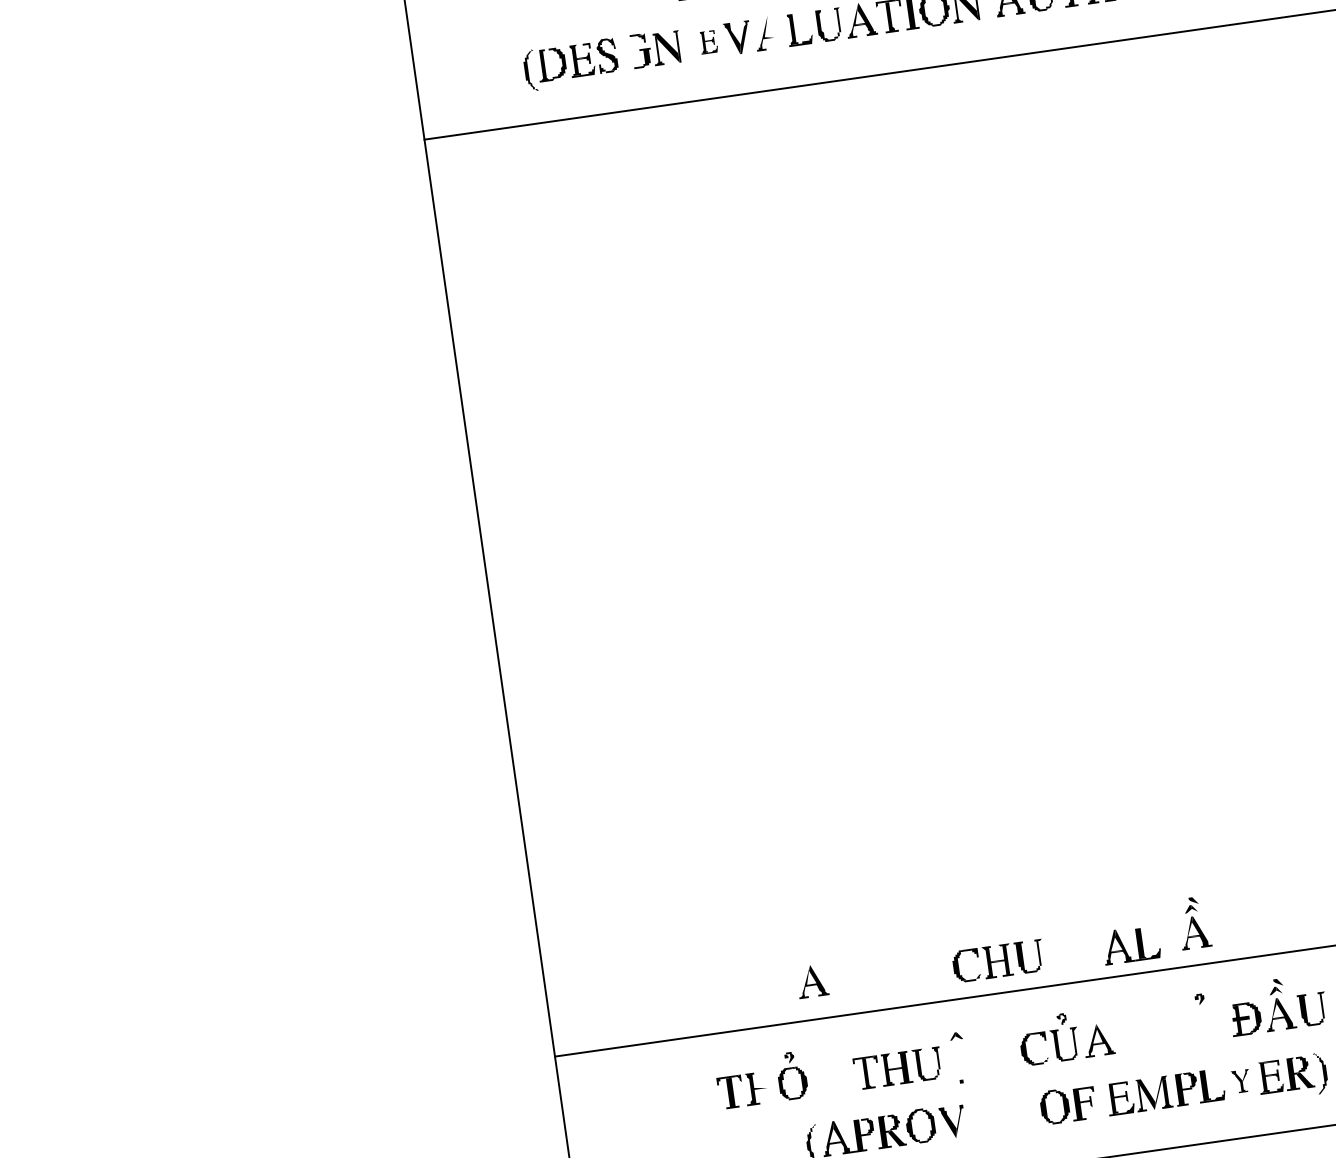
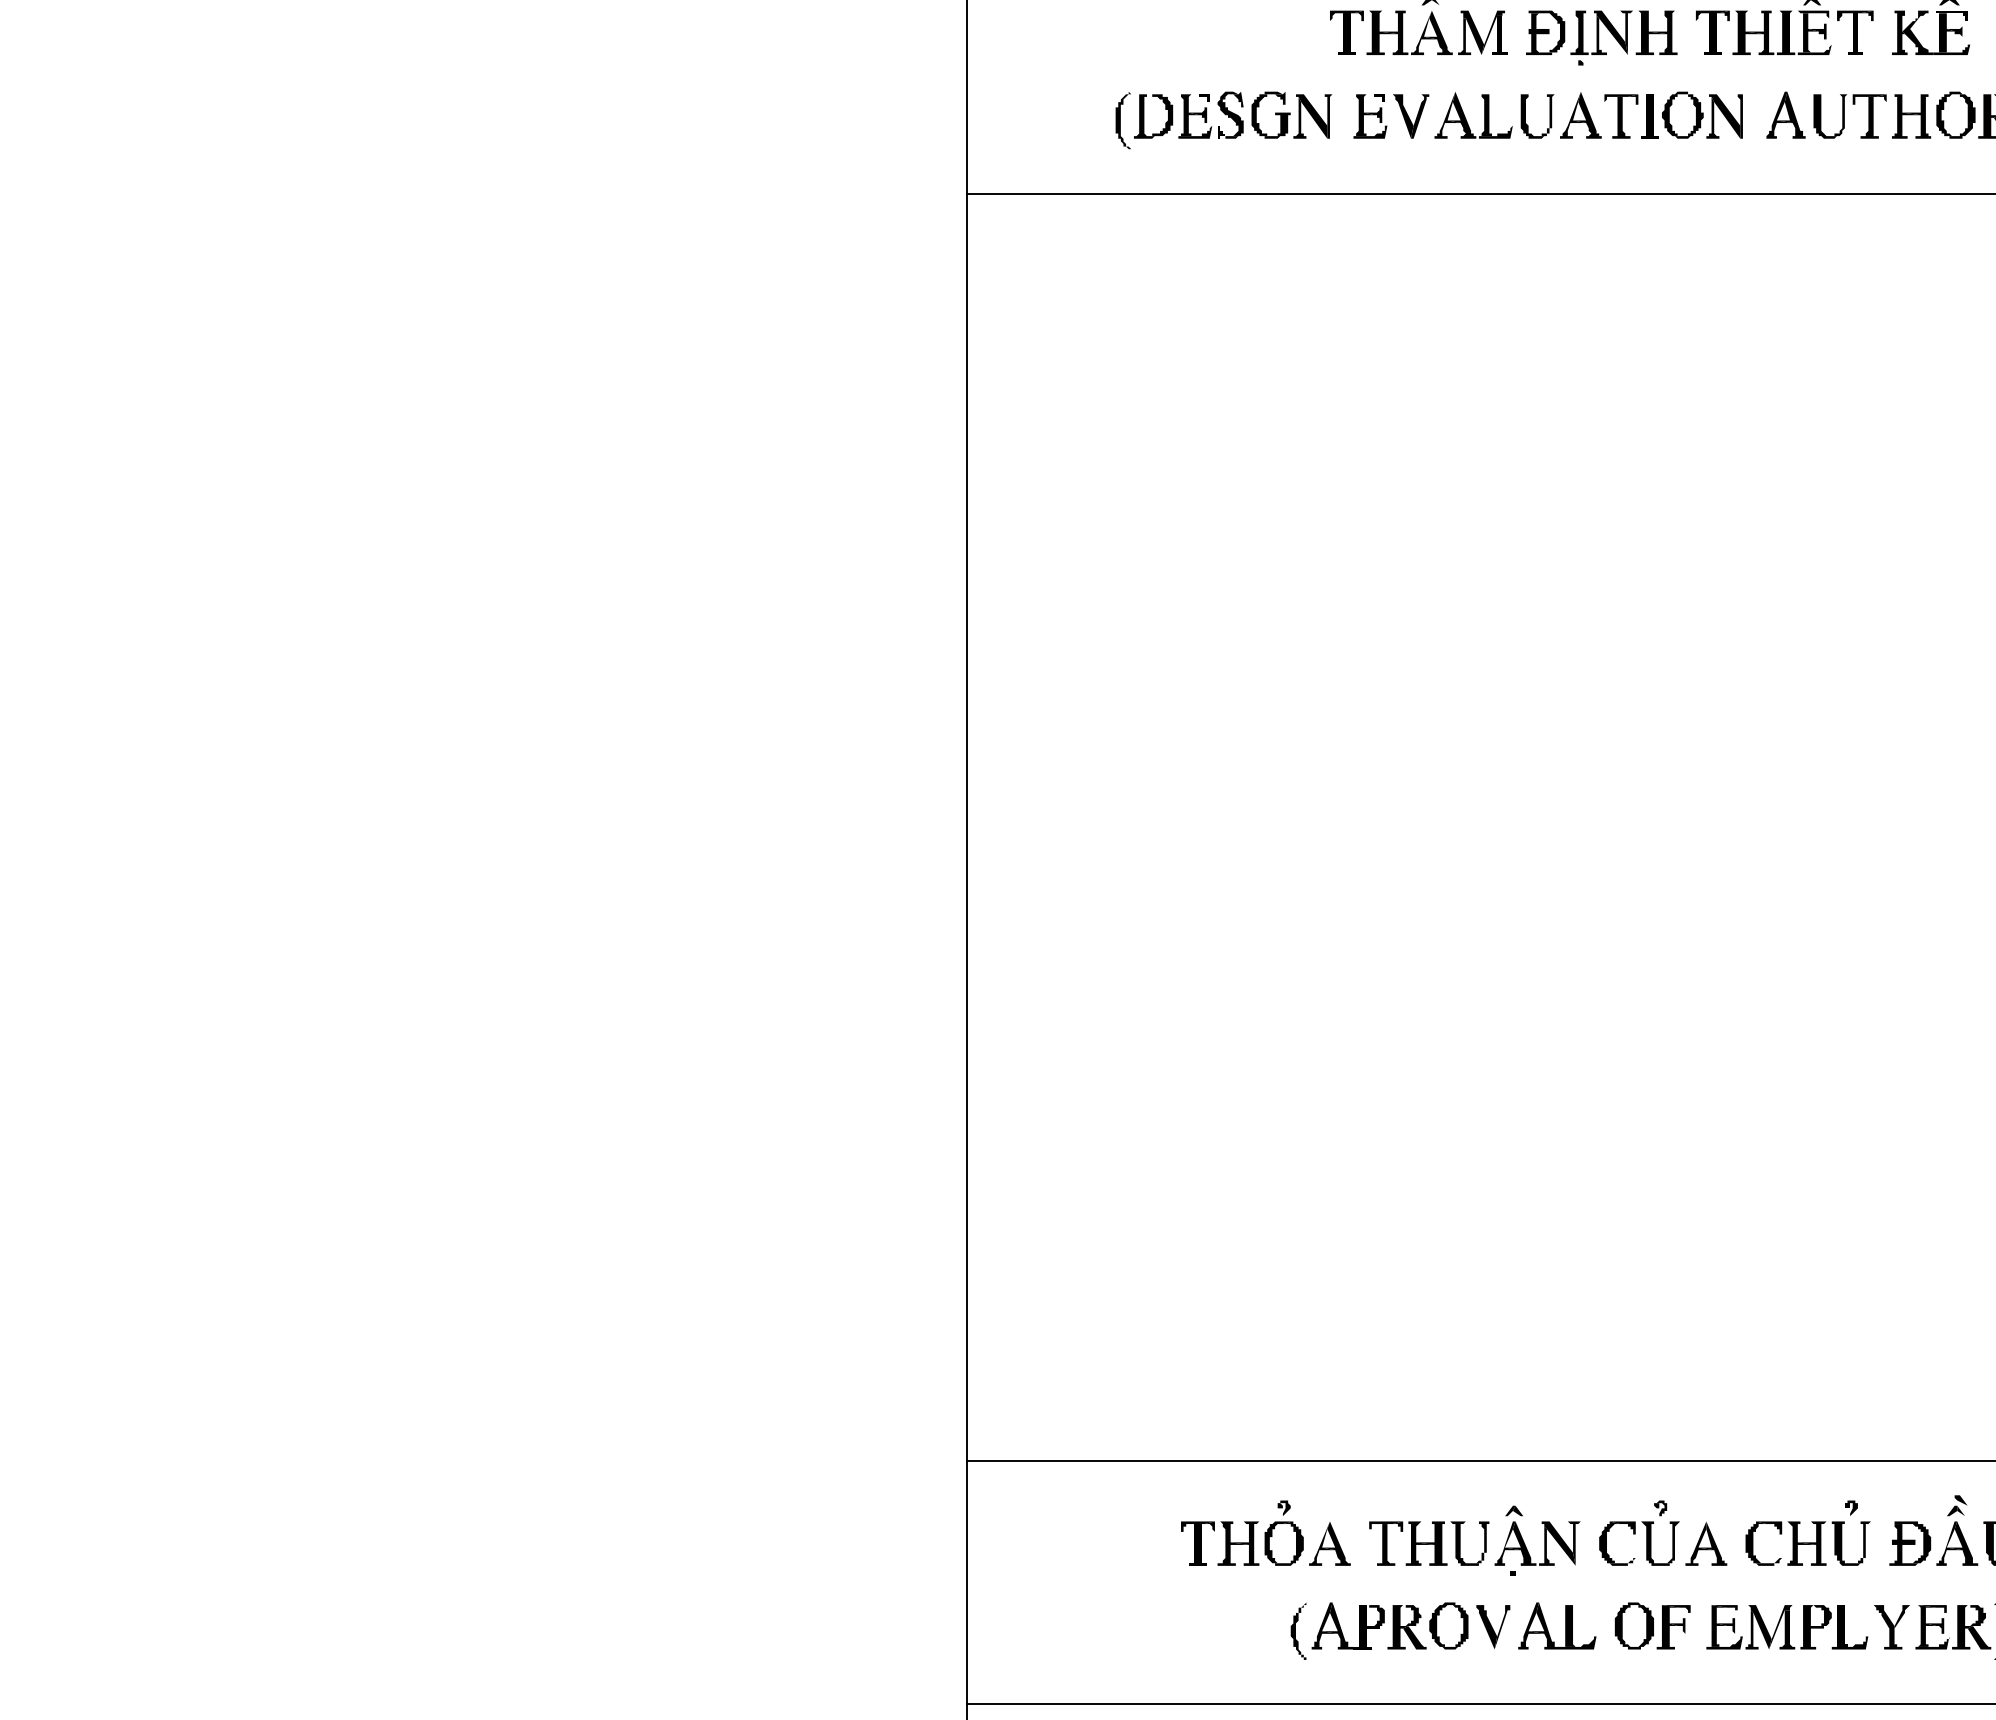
fill: (774, 31) -> (1461, 114), added
part: (708, 42) -> (1370, 116), size x1.43
fill: (629, 52) -> (1261, 115), added
part: (1194, 922) -> (1858, 1403), removed
part: (1137, 943) -> (1565, 1625), moved
part: (998, 961) -> (1807, 1543), moved
part: (812, 981) -> (1329, 1543), moved
part: (981, 1056) -> (1544, 1543), added
part: (1241, 1081) -> (1891, 1627), size x1.43
fill: (764, 1087) -> (1244, 1543), added

